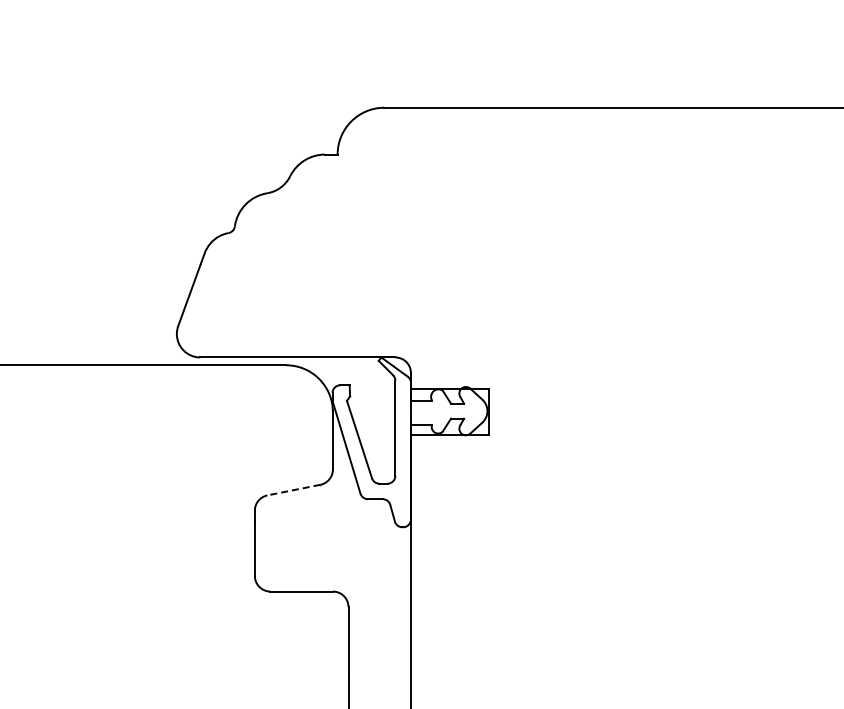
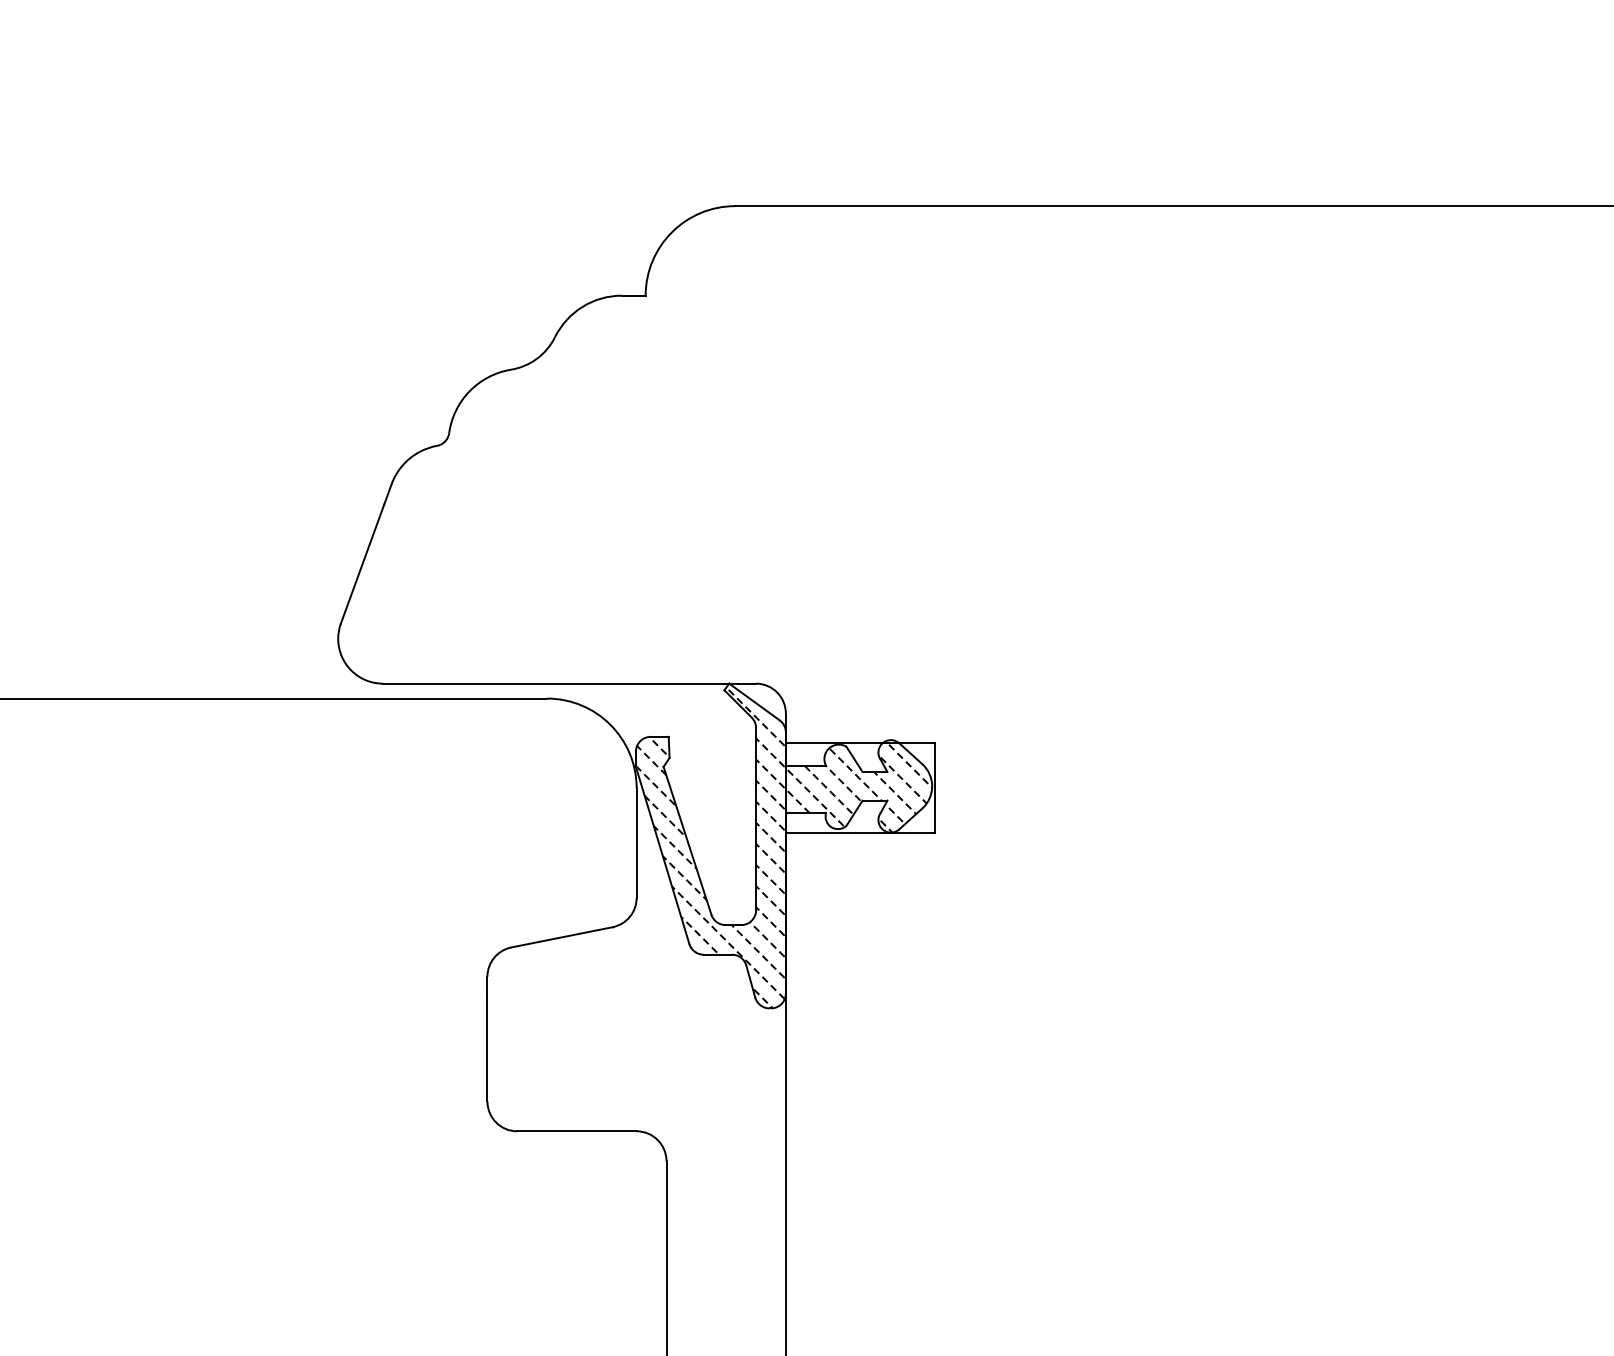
hatch: (409, 443) -> (783, 848), added
line: (293, 490) -> (561, 938), dashed -> solid

